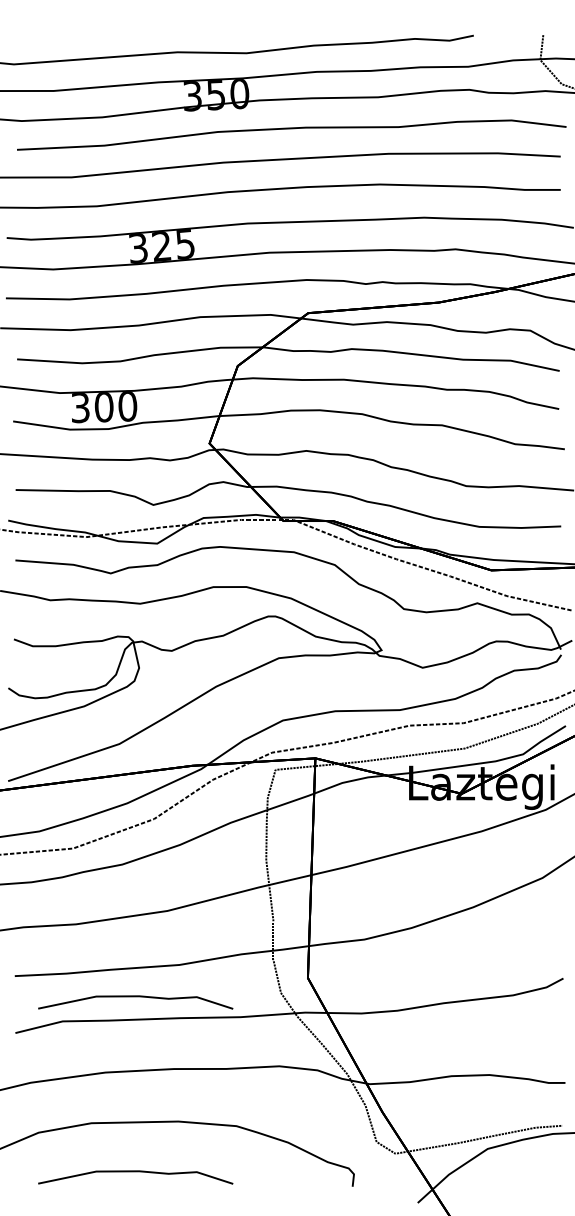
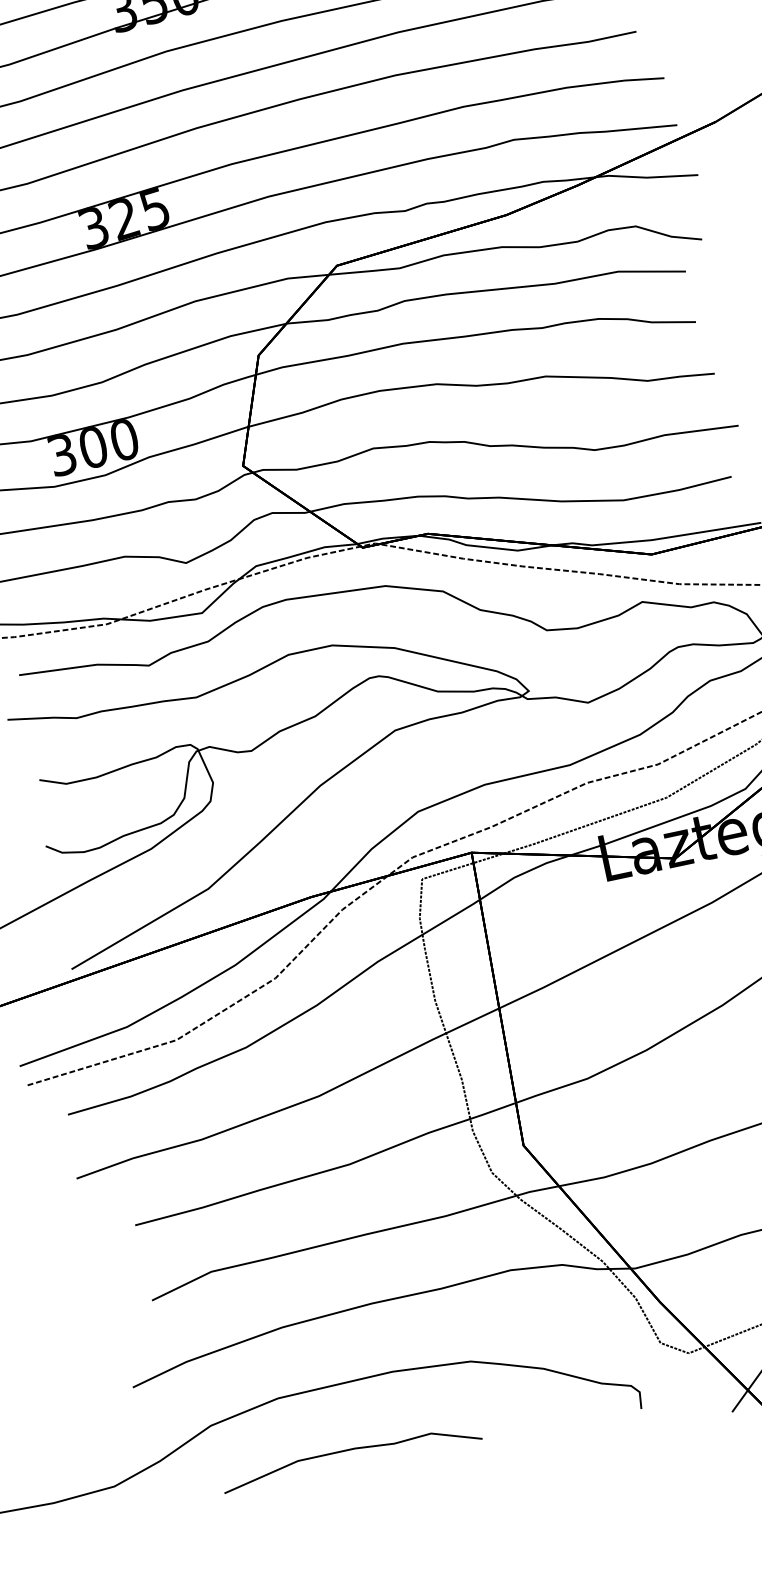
curve: (135, 997) -> (300, 1219), removed

